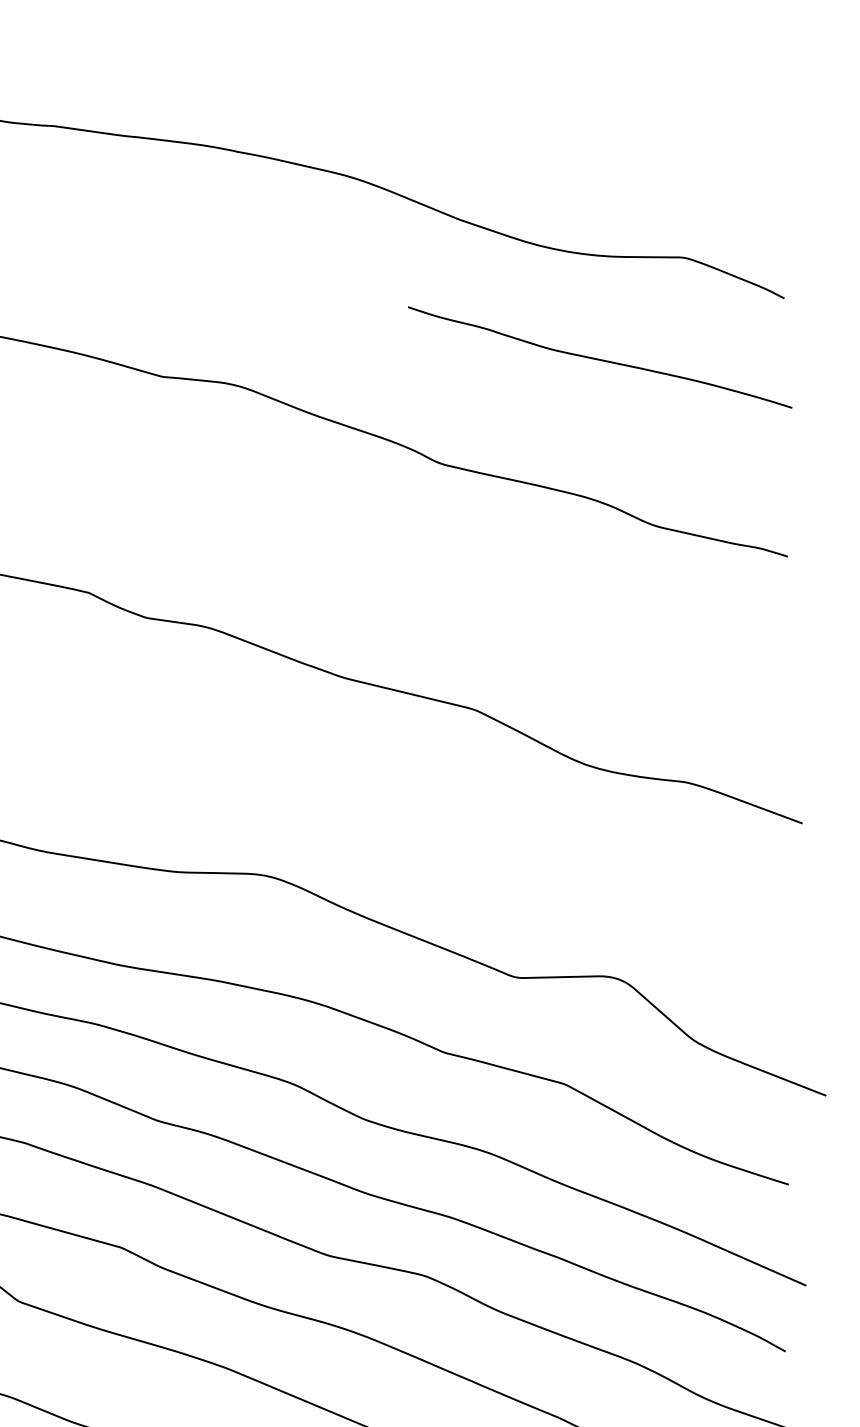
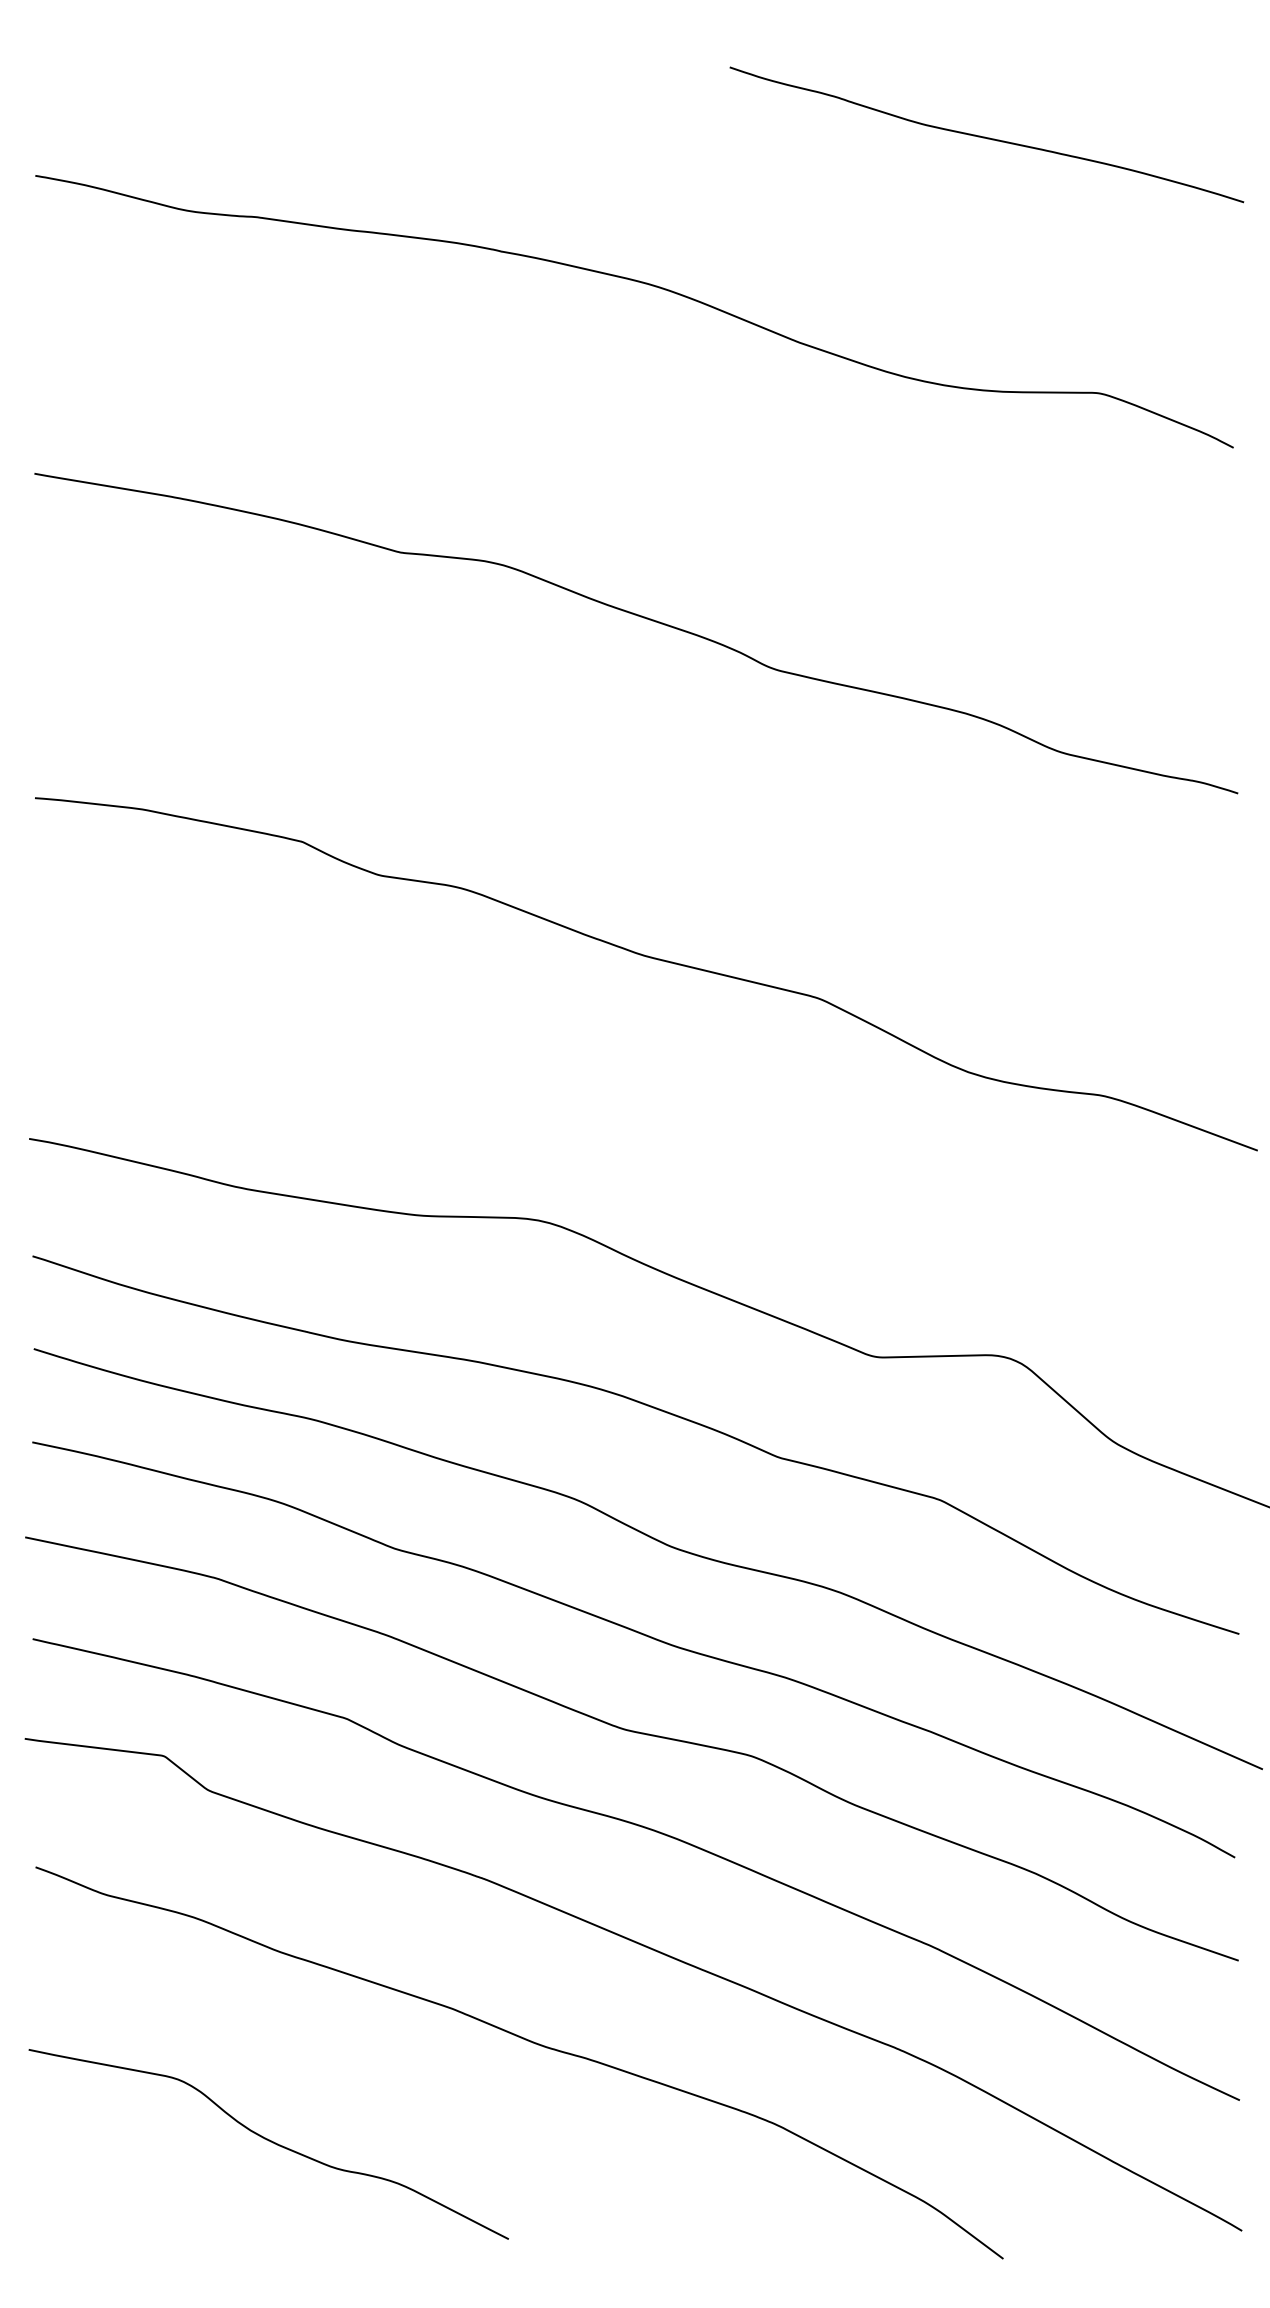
curve: (599, 358) -> (985, 136), moved

